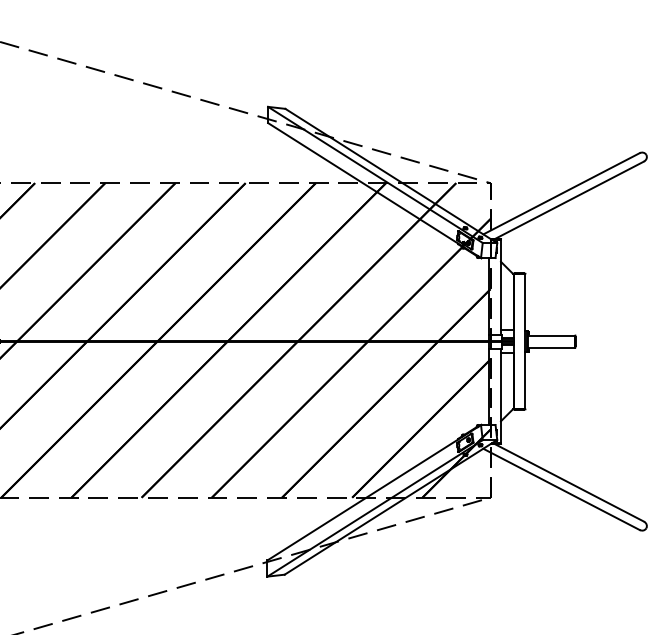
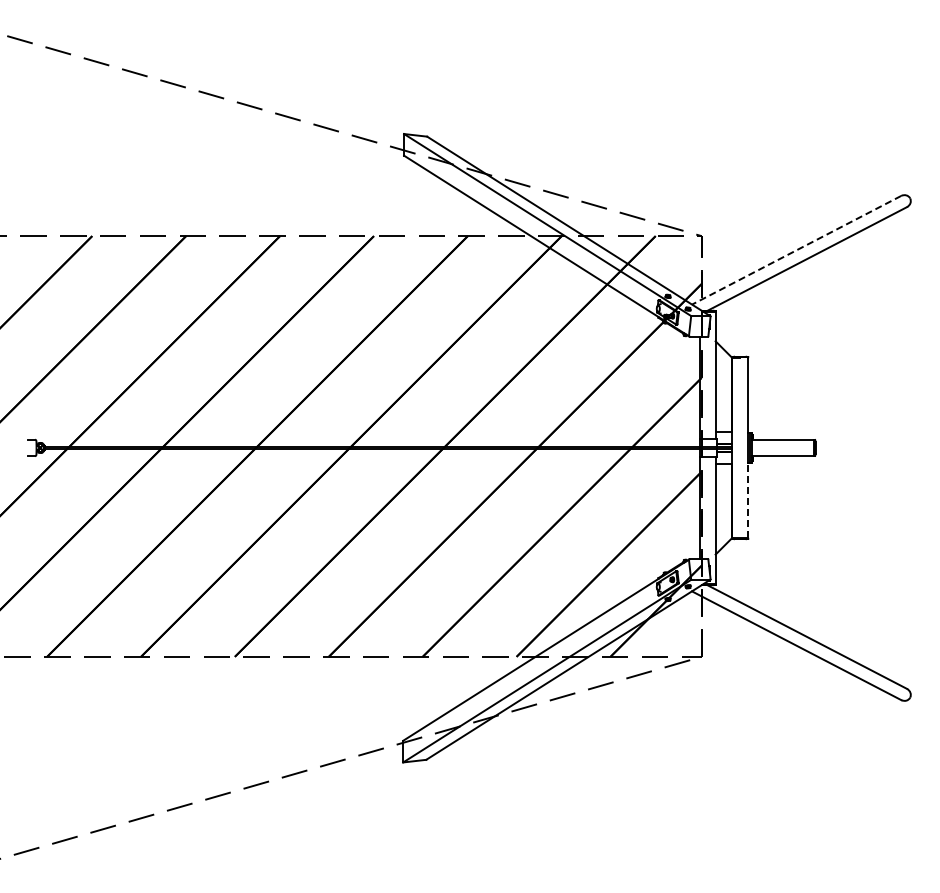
line: (561, 193) -> (796, 250), solid -> dashed
line: (525, 380) -> (748, 500), solid -> dashed

